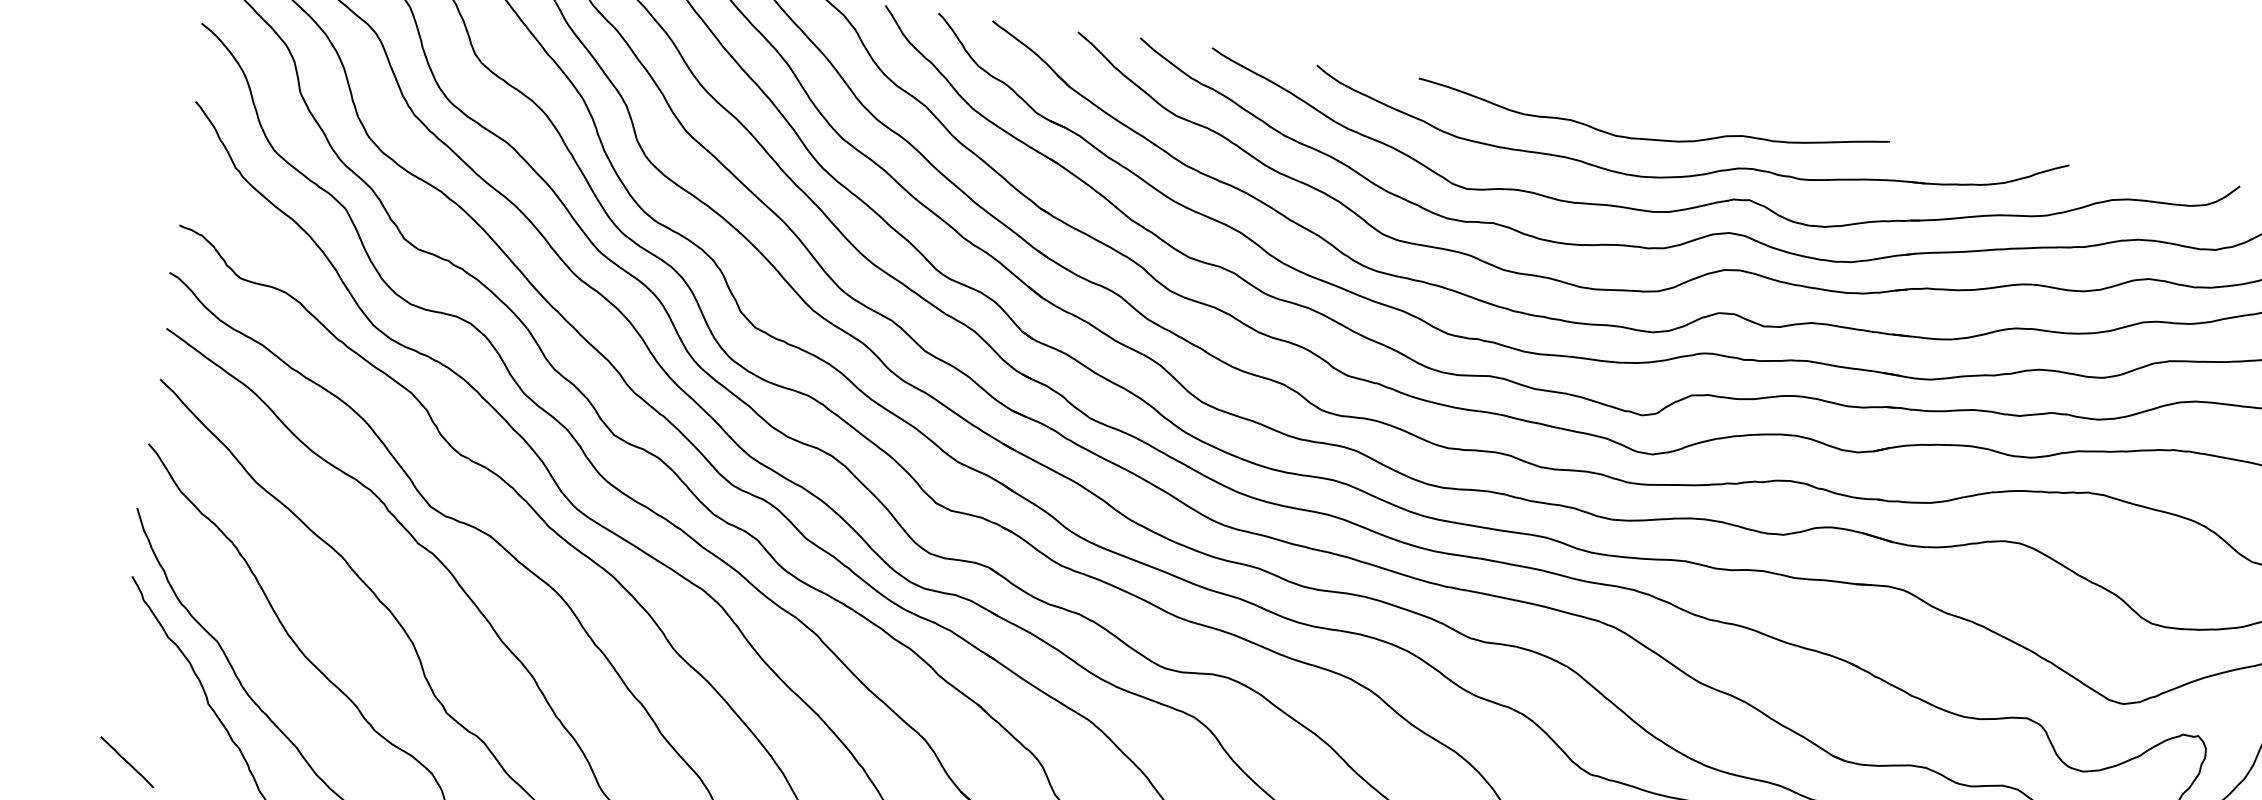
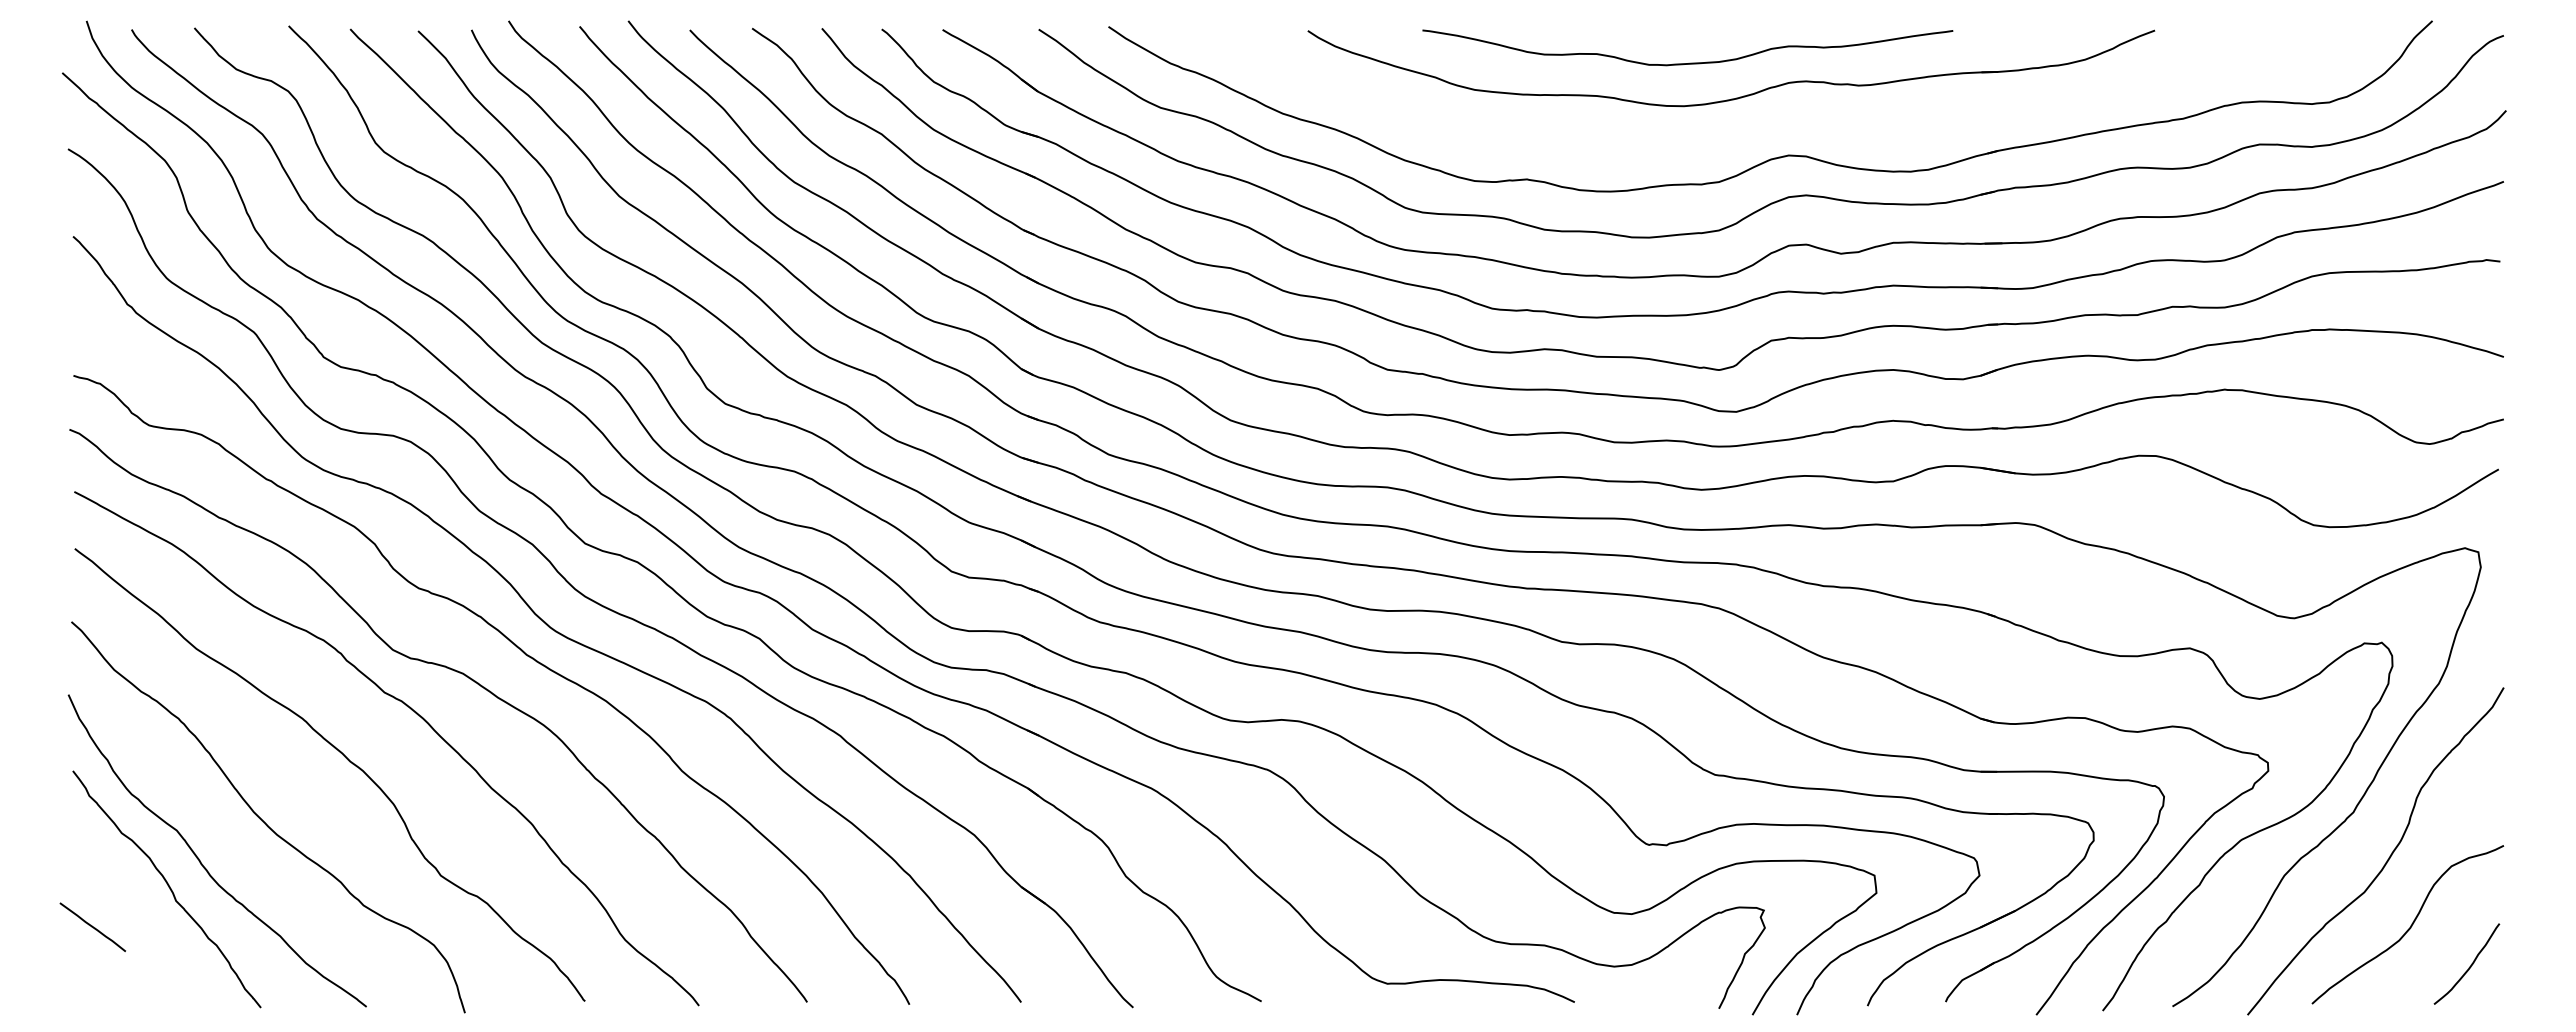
part: (1722, 200) -> (1776, 120), removed
line: (126, 762) -> (92, 927), moved

